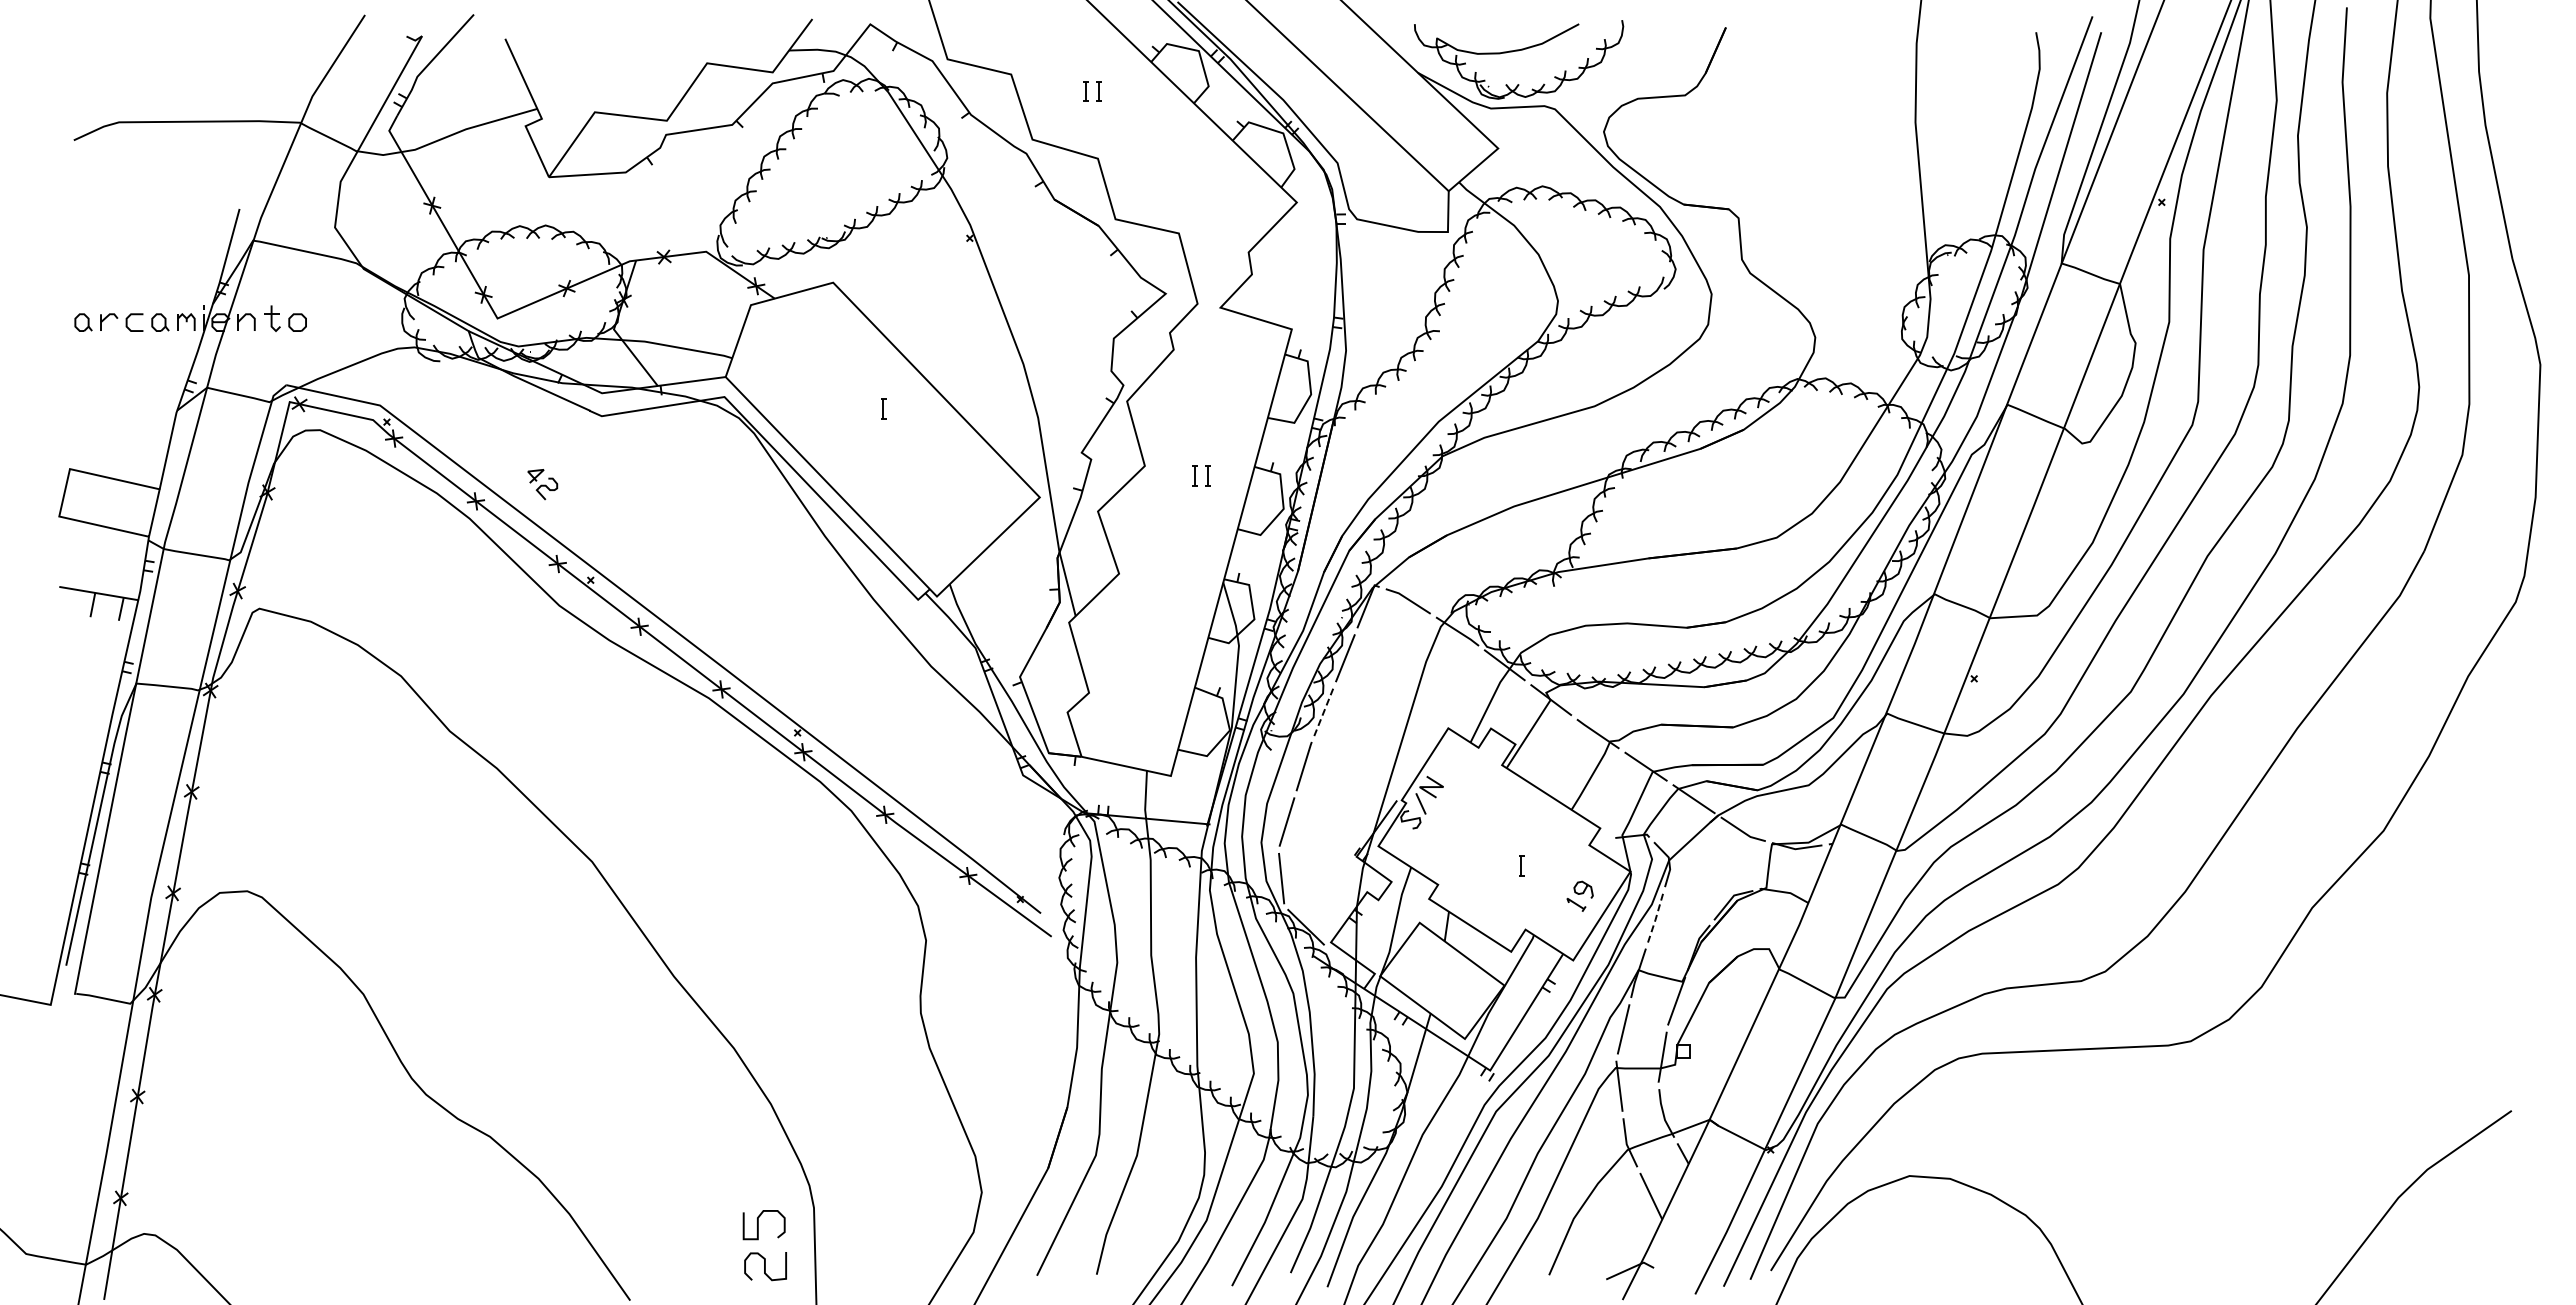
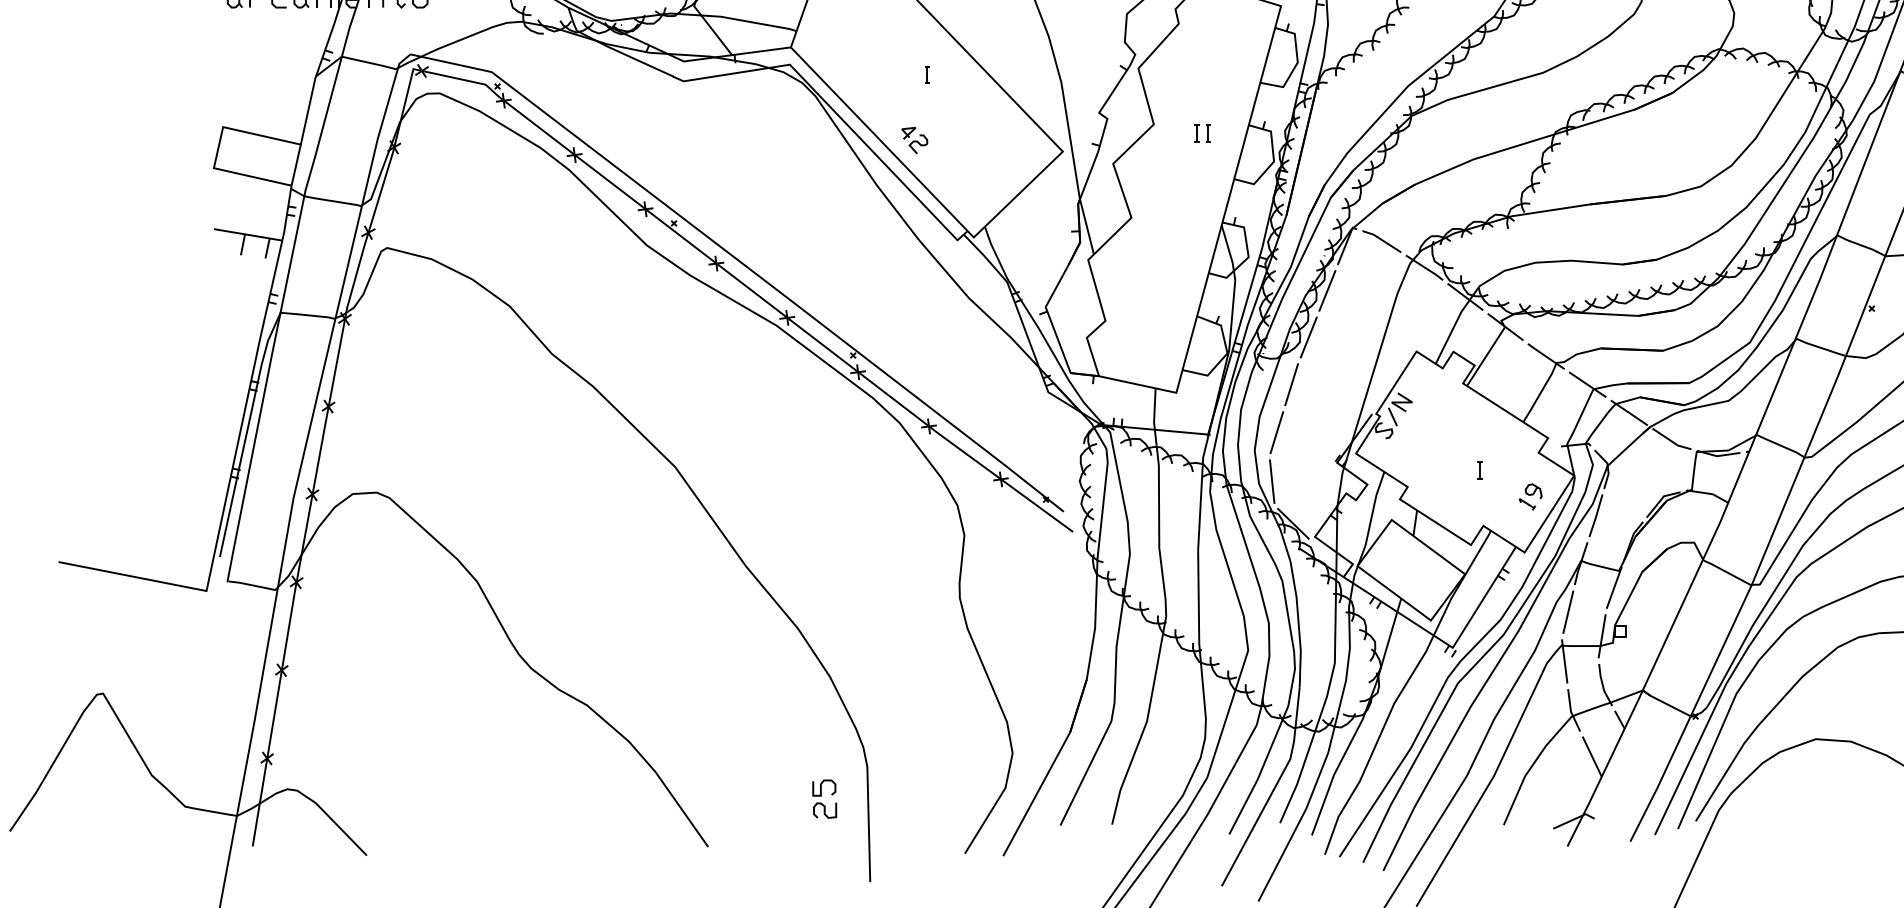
part: (542, 484) -> (914, 140), moved
line: (1323, 712) -> (1308, 337), dashed -> solid
line: (1656, 918) -> (1596, 516), dashed -> solid
part: (764, 1244) -> (824, 798), size x0.62

